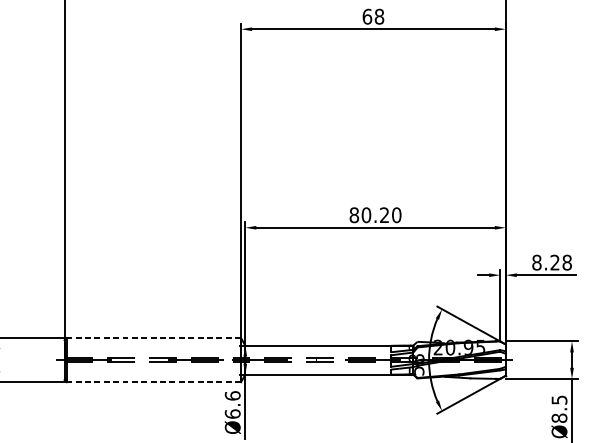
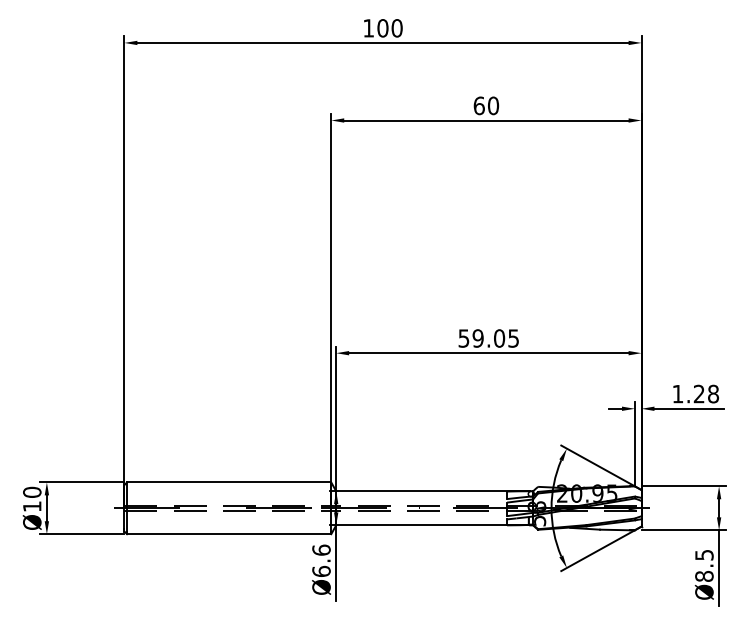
text: (379, 16) -> (493, 105), 68 -> 60
text: (375, 215) -> (488, 338), 80.20 -> 59.05
text: (536, 262) -> (677, 393), 8.28 -> 1.28
line: (153, 338) -> (228, 482), dashed -> solid
line: (153, 382) -> (228, 534), dashed -> solid

